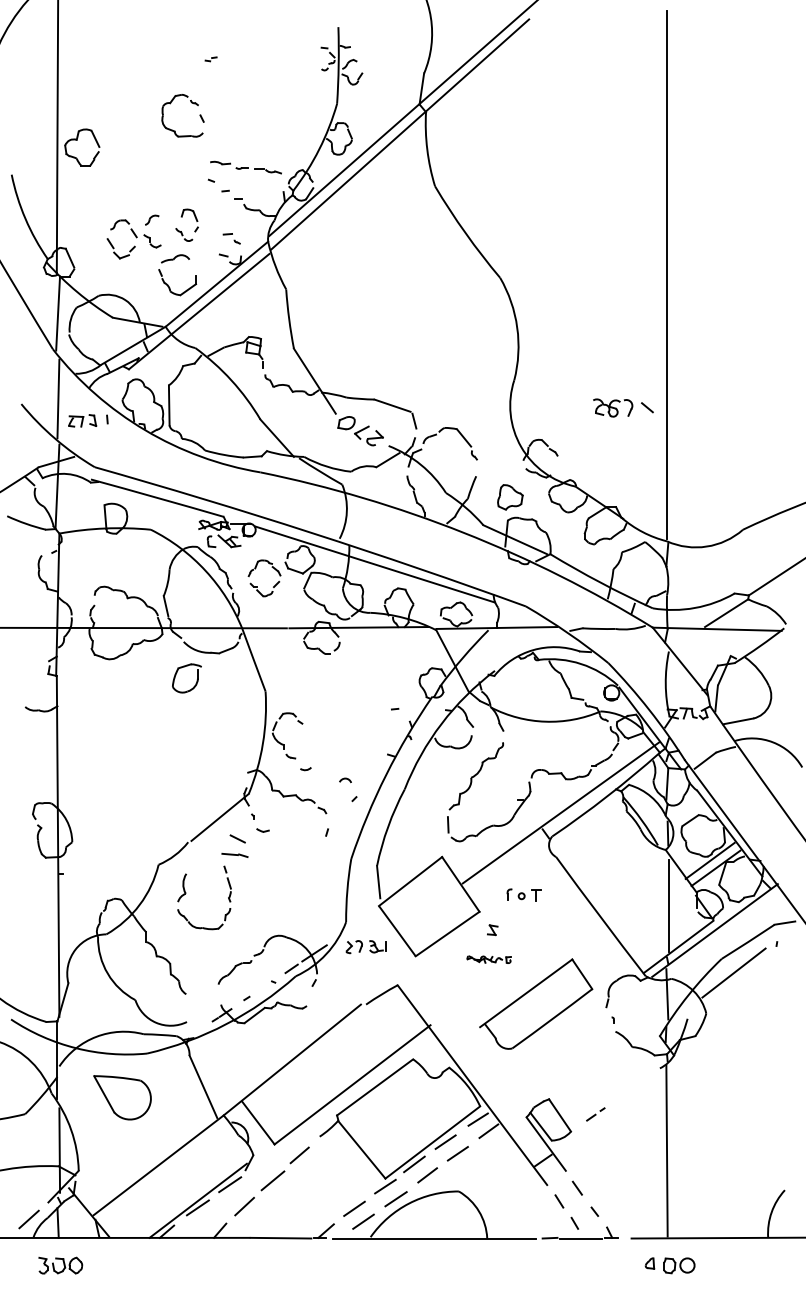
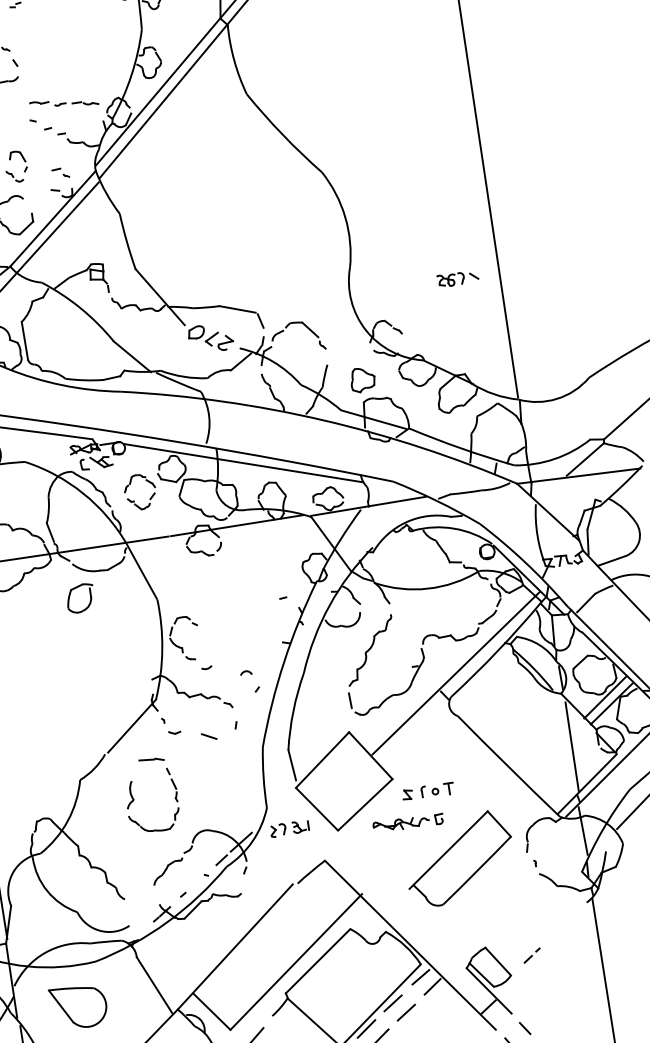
part: (623, 408) -> (458, 279), size x0.71
line: (237, 838) -> (208, 736), moved
part: (186, 893) -> (134, 799), moved
part: (523, 894) -> (436, 789), moved
part: (489, 959) -> (408, 823), size x1.67

